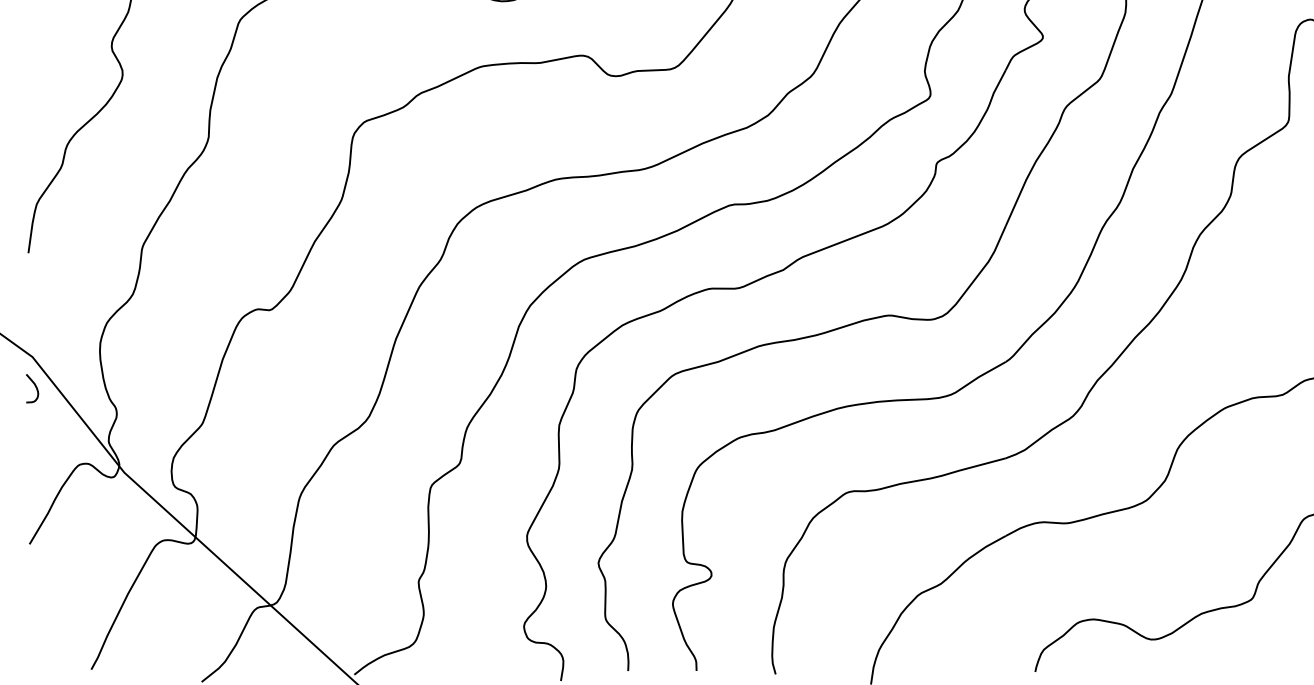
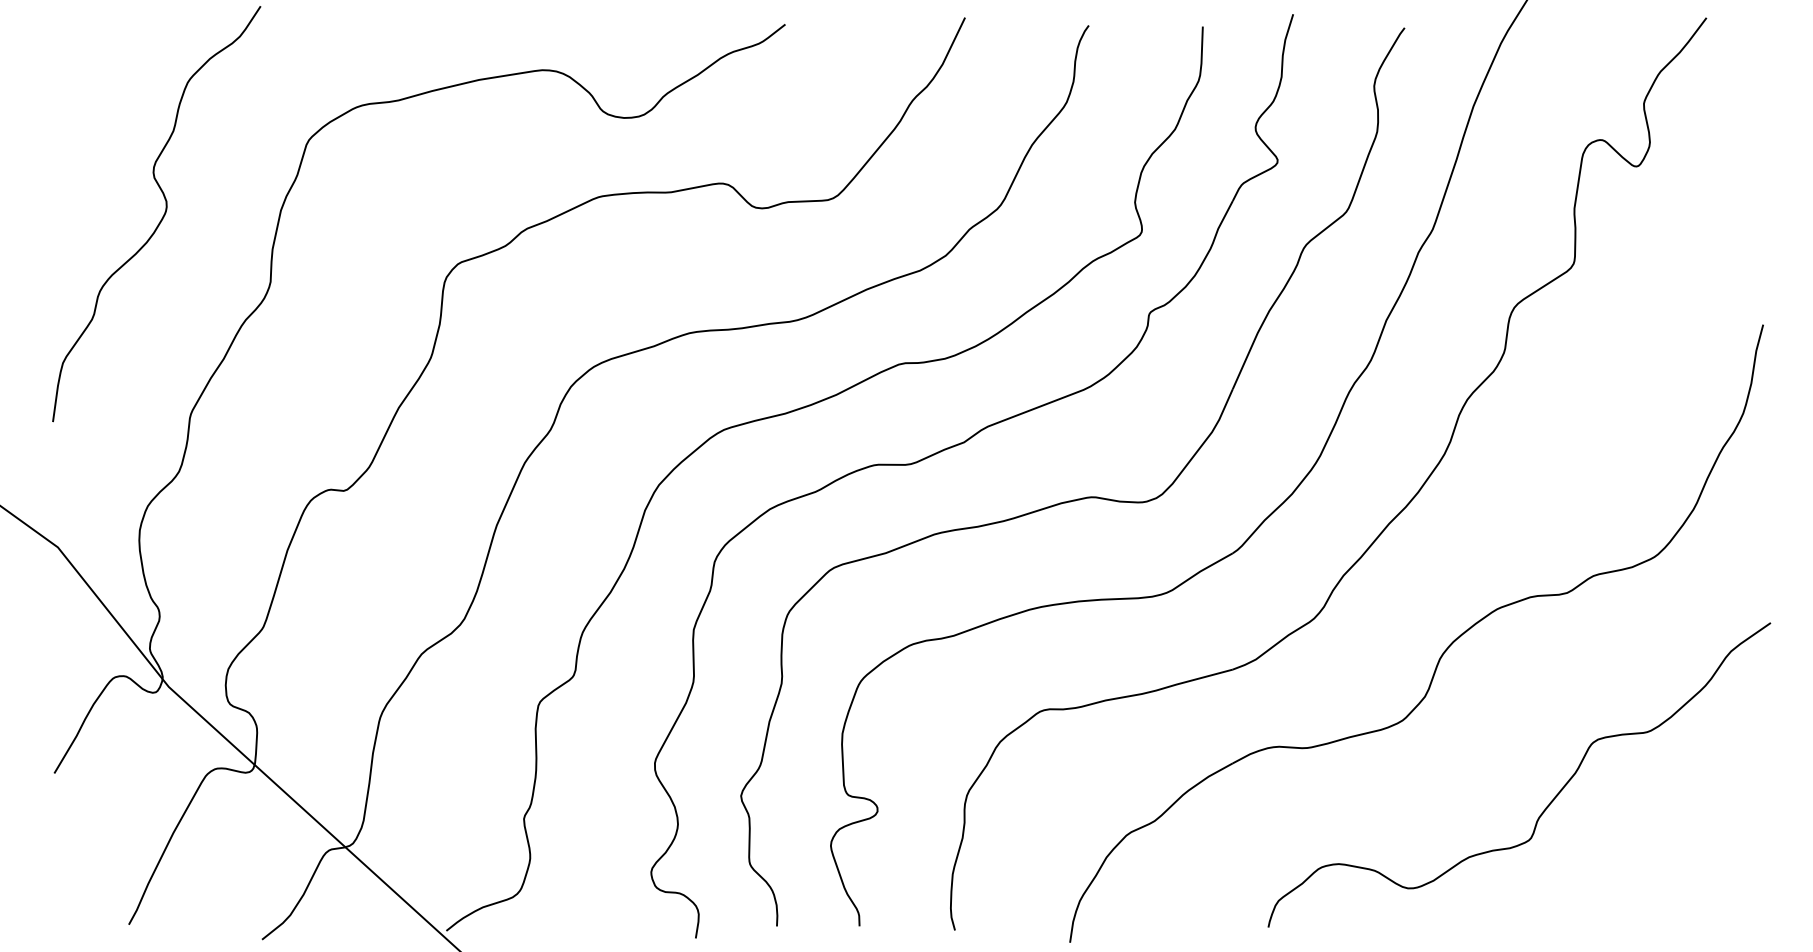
curve: (35, 387) -> (61, 584), removed

